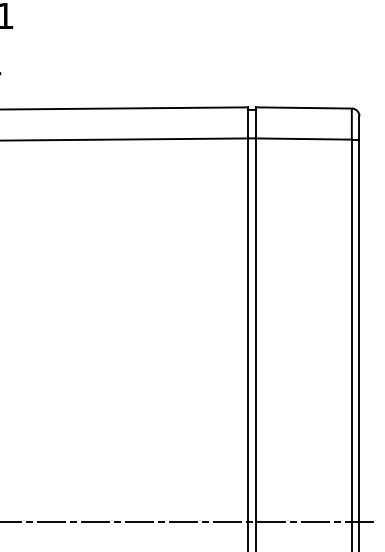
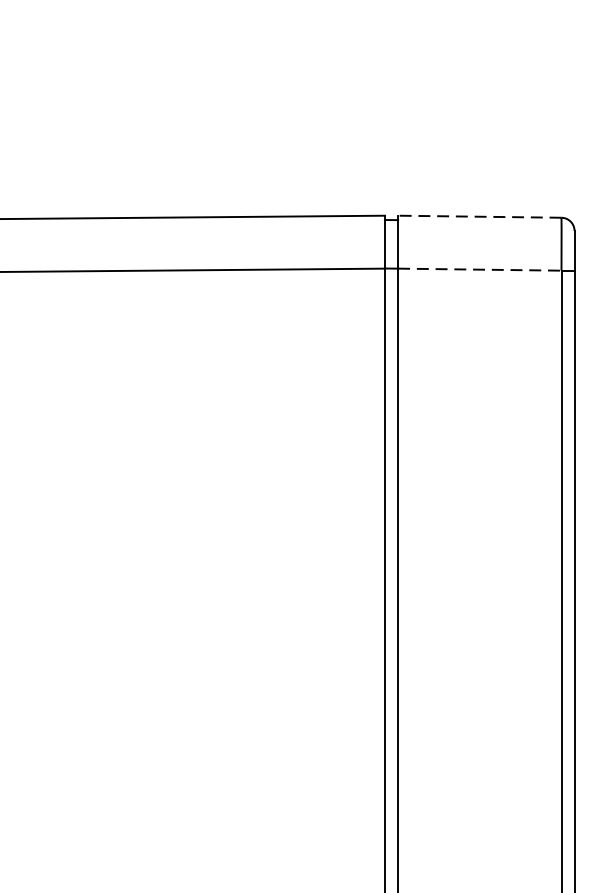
line: (303, 107) -> (479, 215), solid -> dashed
line: (303, 139) -> (479, 270), solid -> dashed

